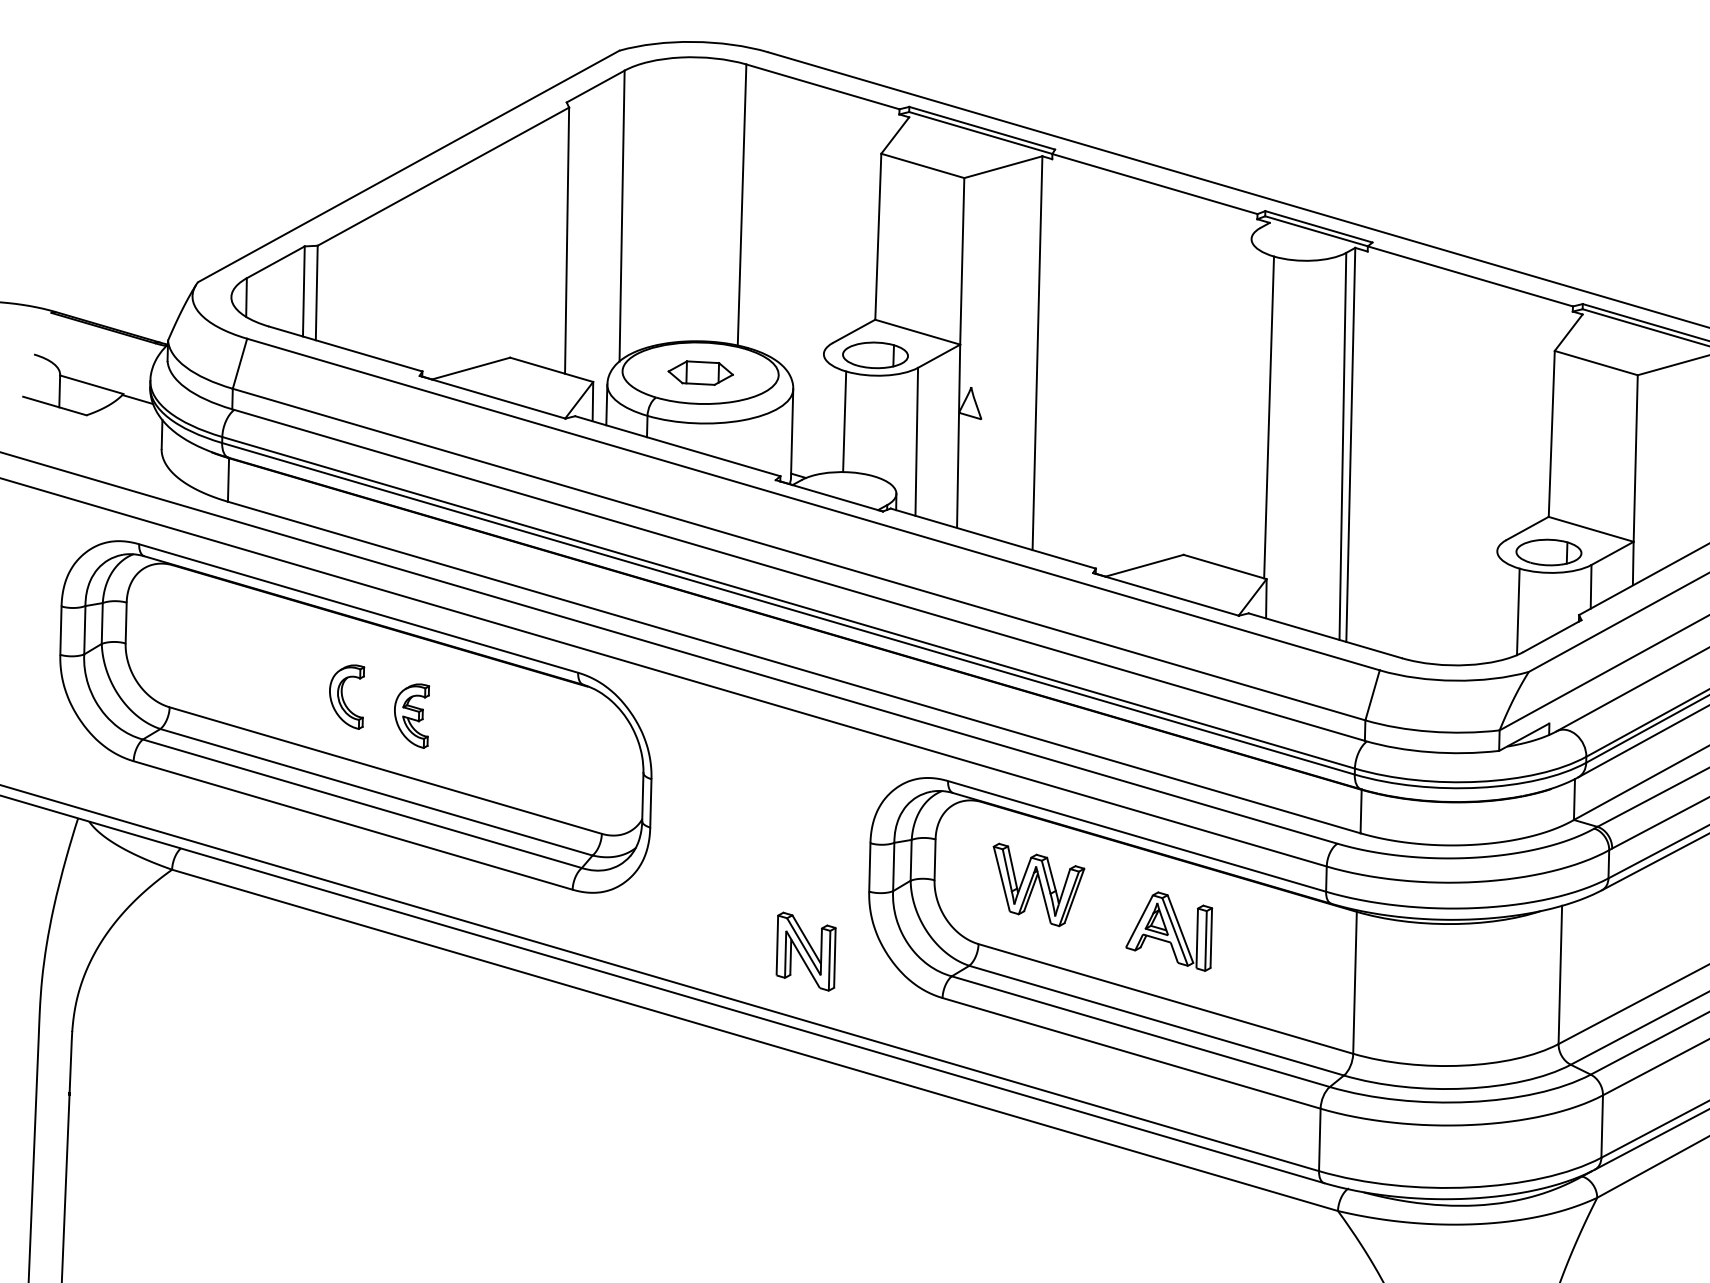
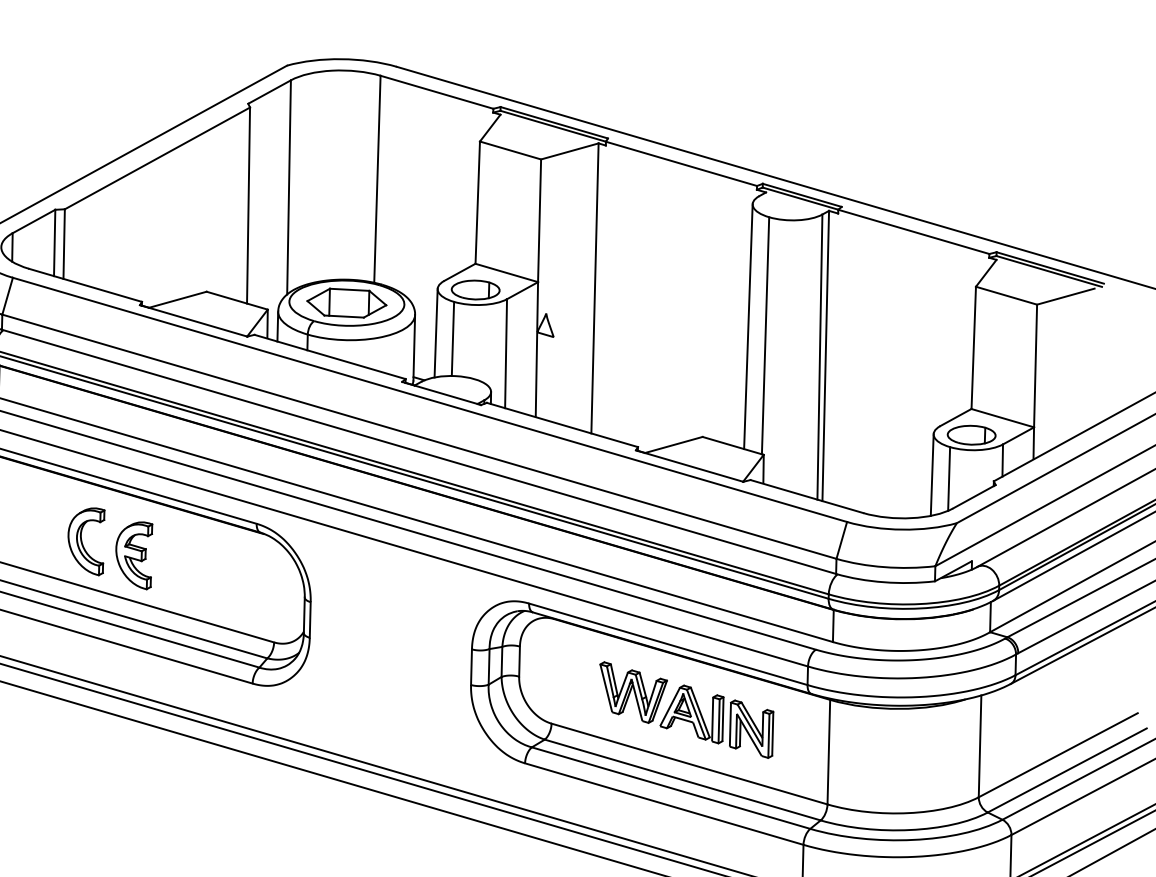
part: (700, 372) -> (346, 302), size x1.67
line: (1245, 404) -> (748, 326), added
line: (821, 414) -> (435, 333), added
line: (1495, 606) -> (932, 474), added
part: (346, 696) -> (86, 541), size x1.43
part: (411, 715) -> (133, 555), size x1.43
part: (1038, 884) -> (633, 692), moved
part: (805, 951) -> (751, 729), moved

